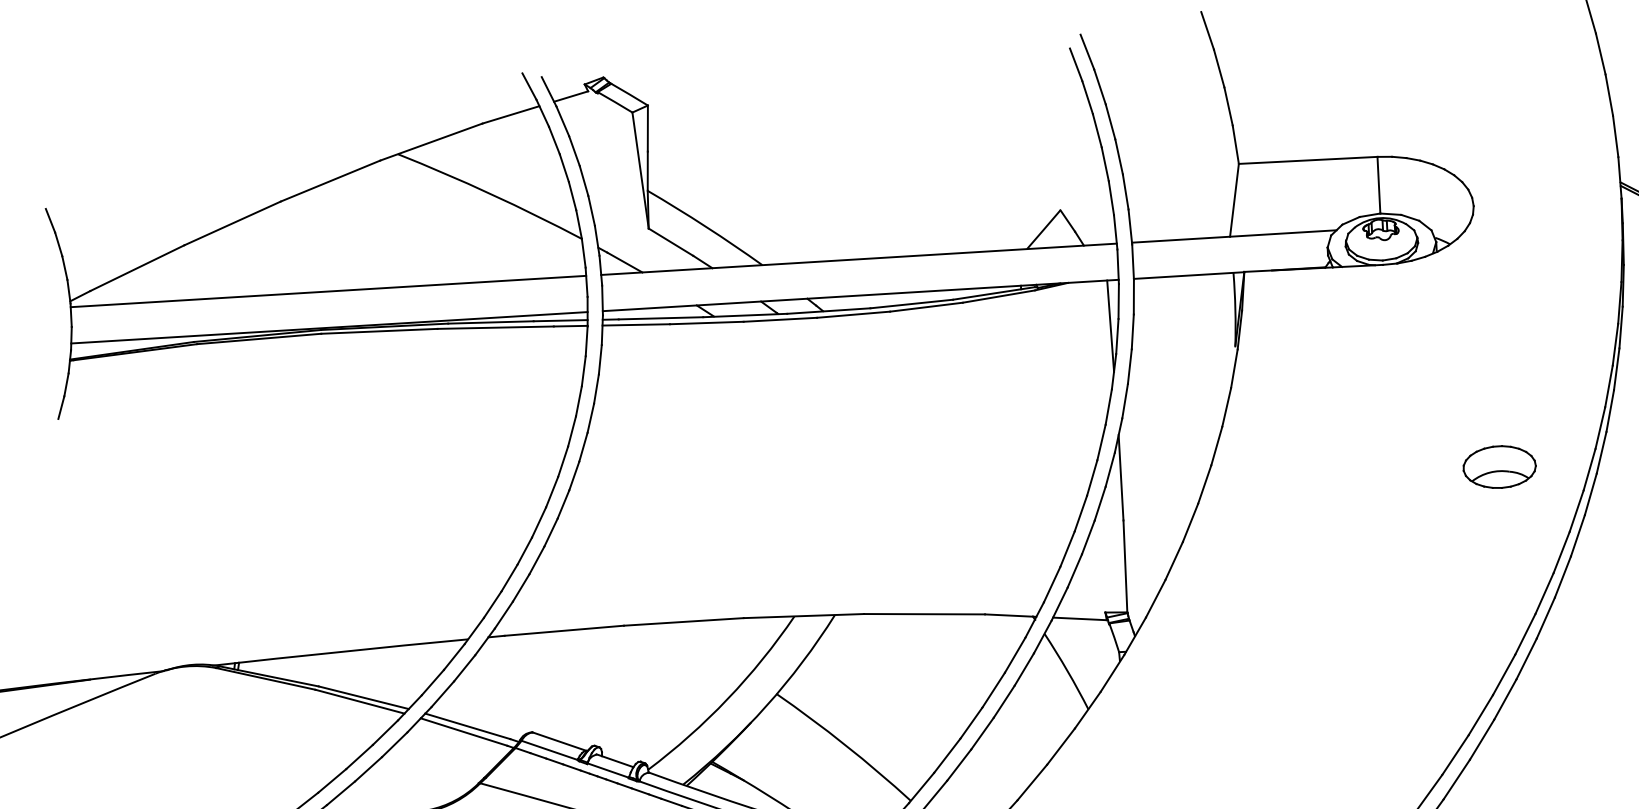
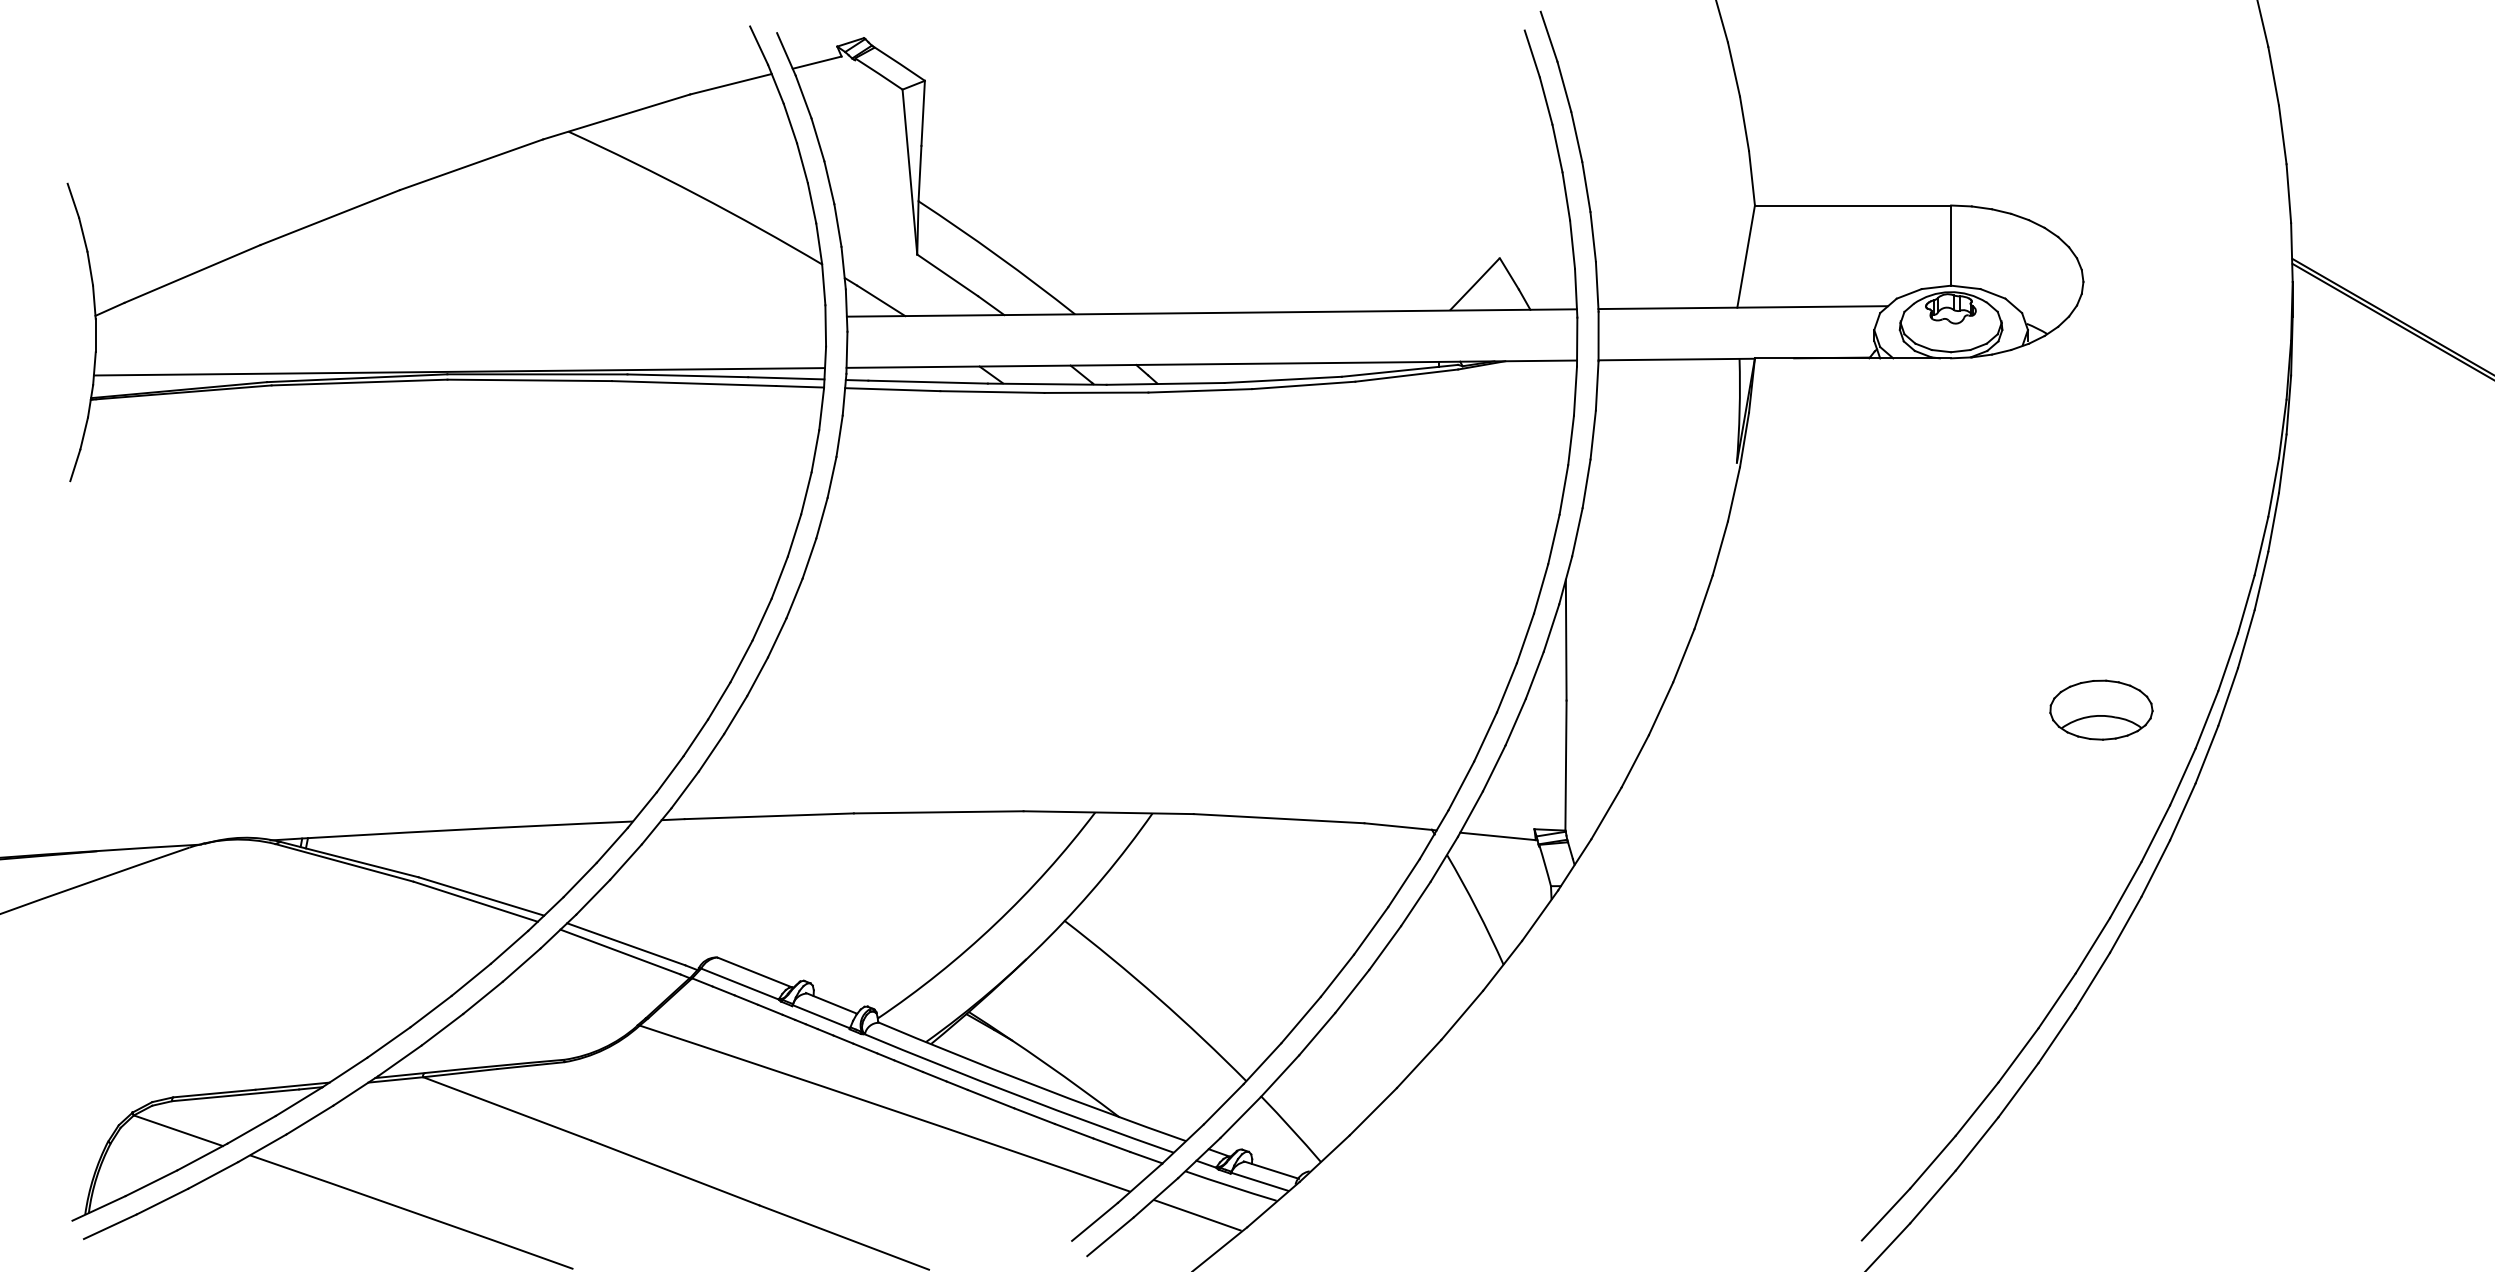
line: (328, 291) -> (460, 320), removed
line: (1110, 325) -> (1561, 424), removed
part: (1499, 466) -> (2101, 709), moved

